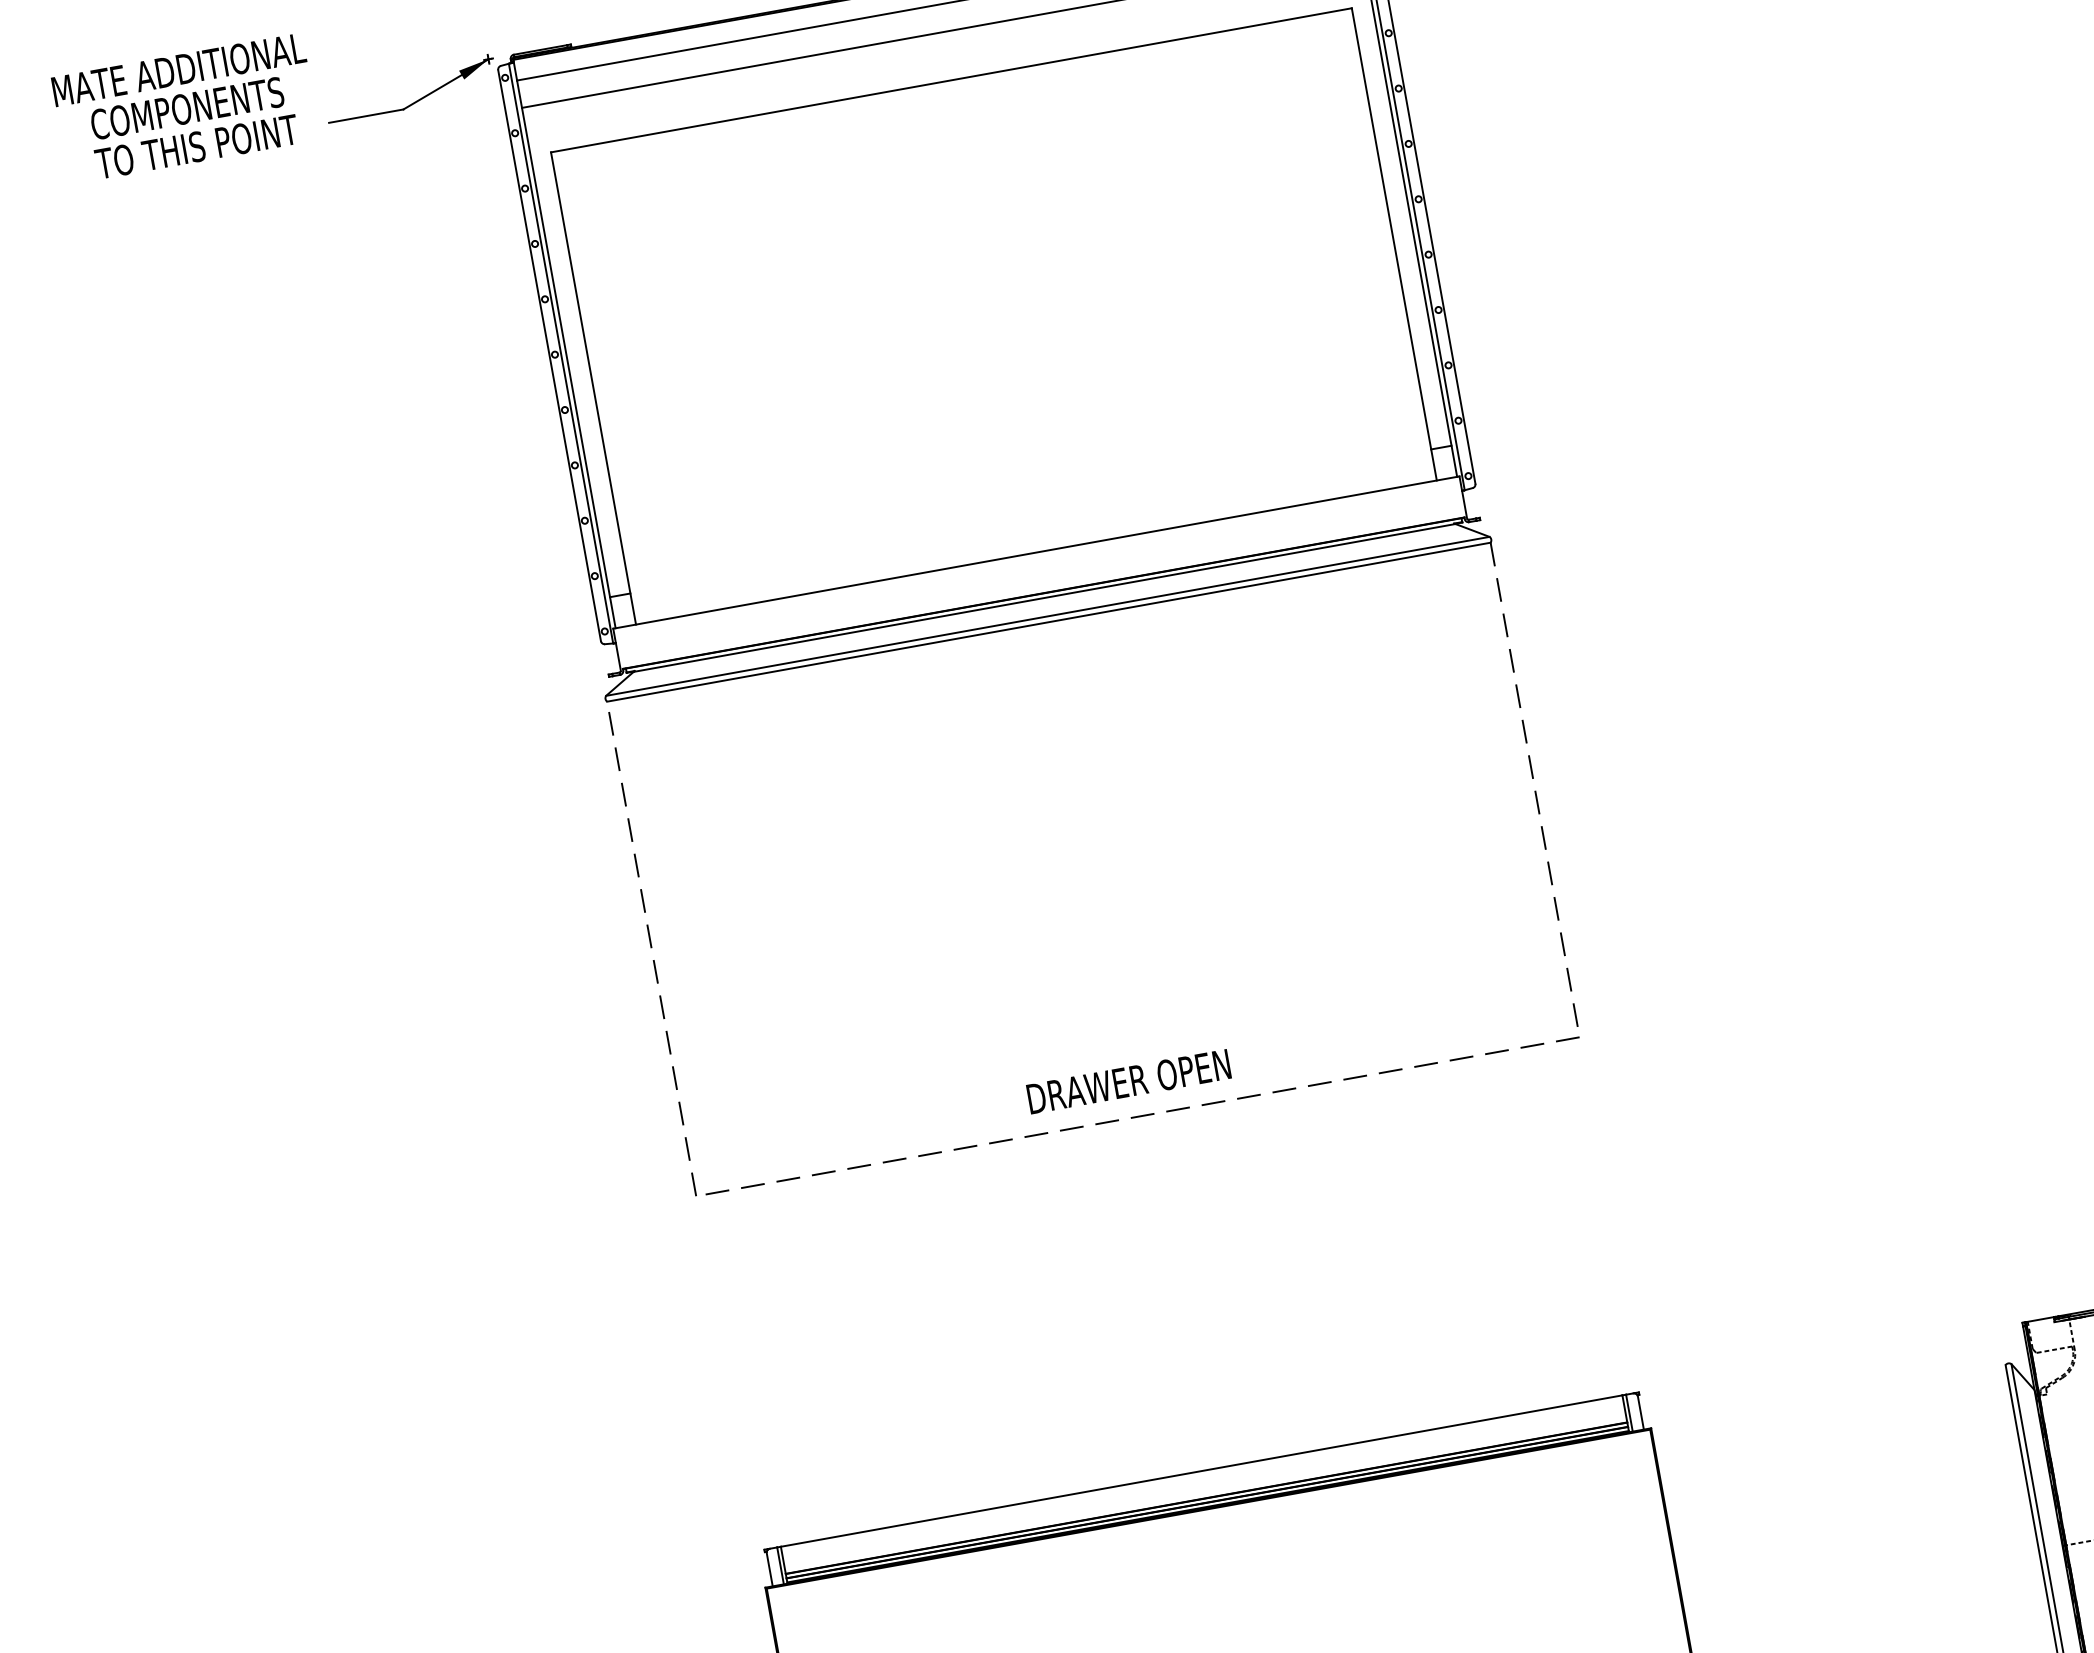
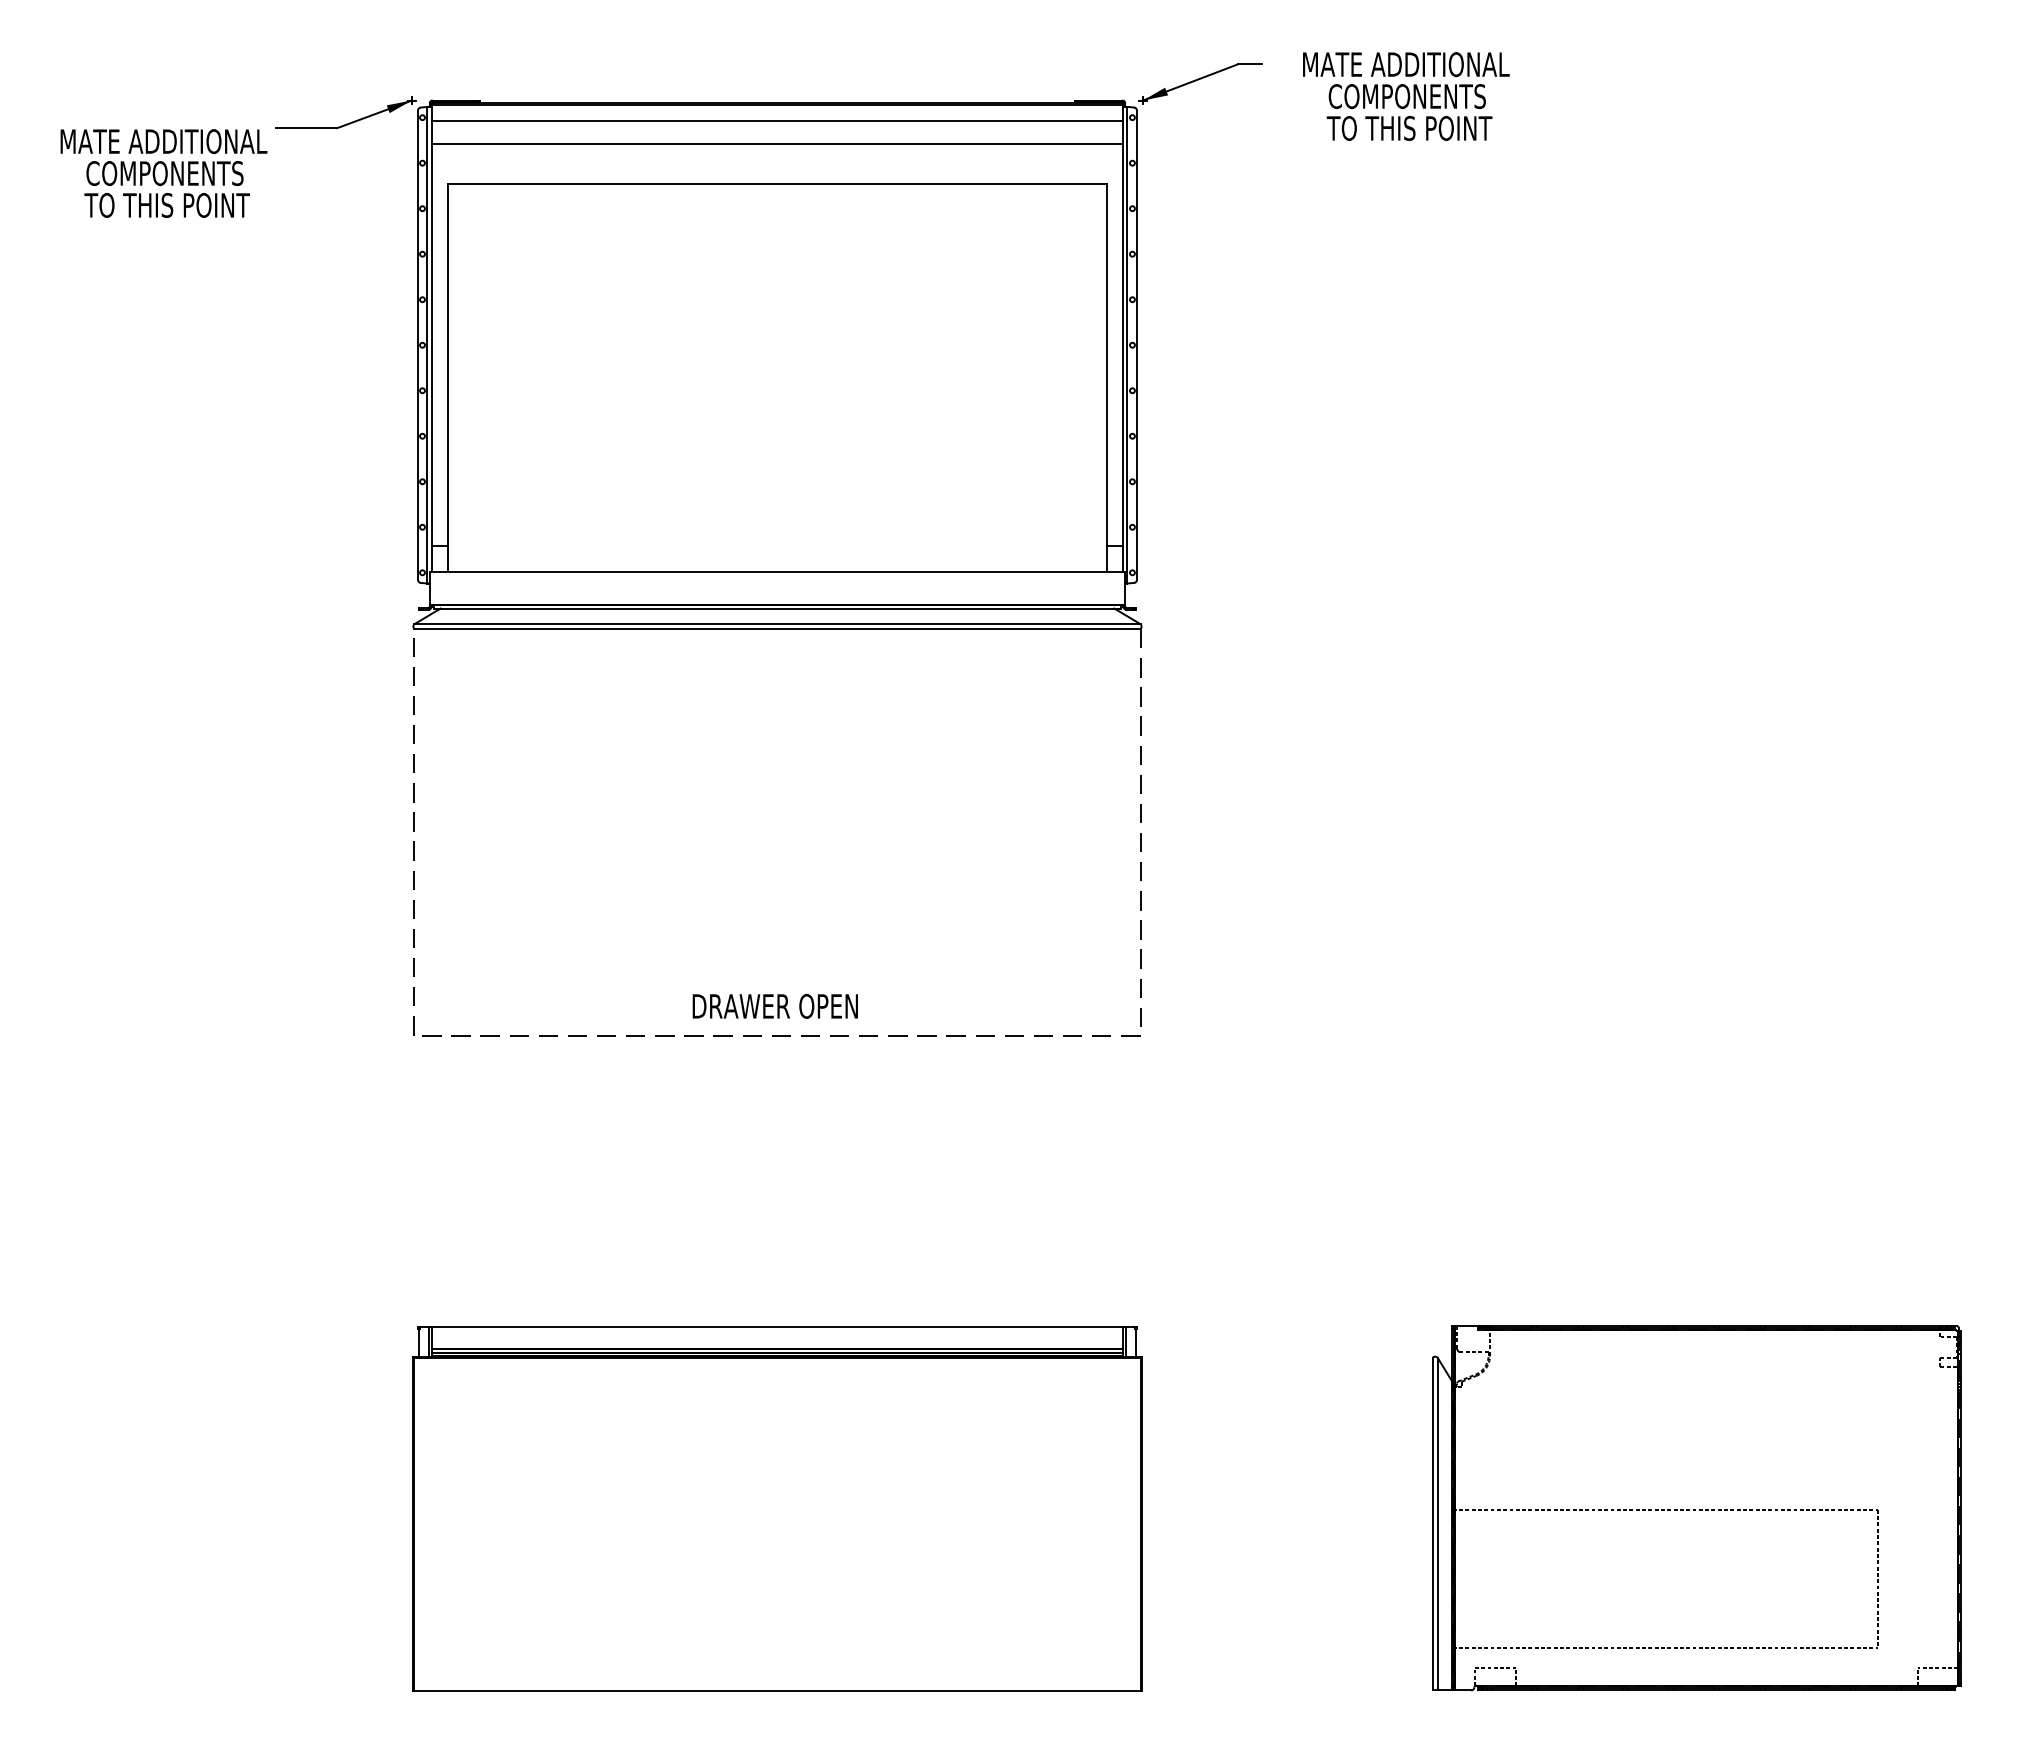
text: (185, 108) -> (163, 173), moved

